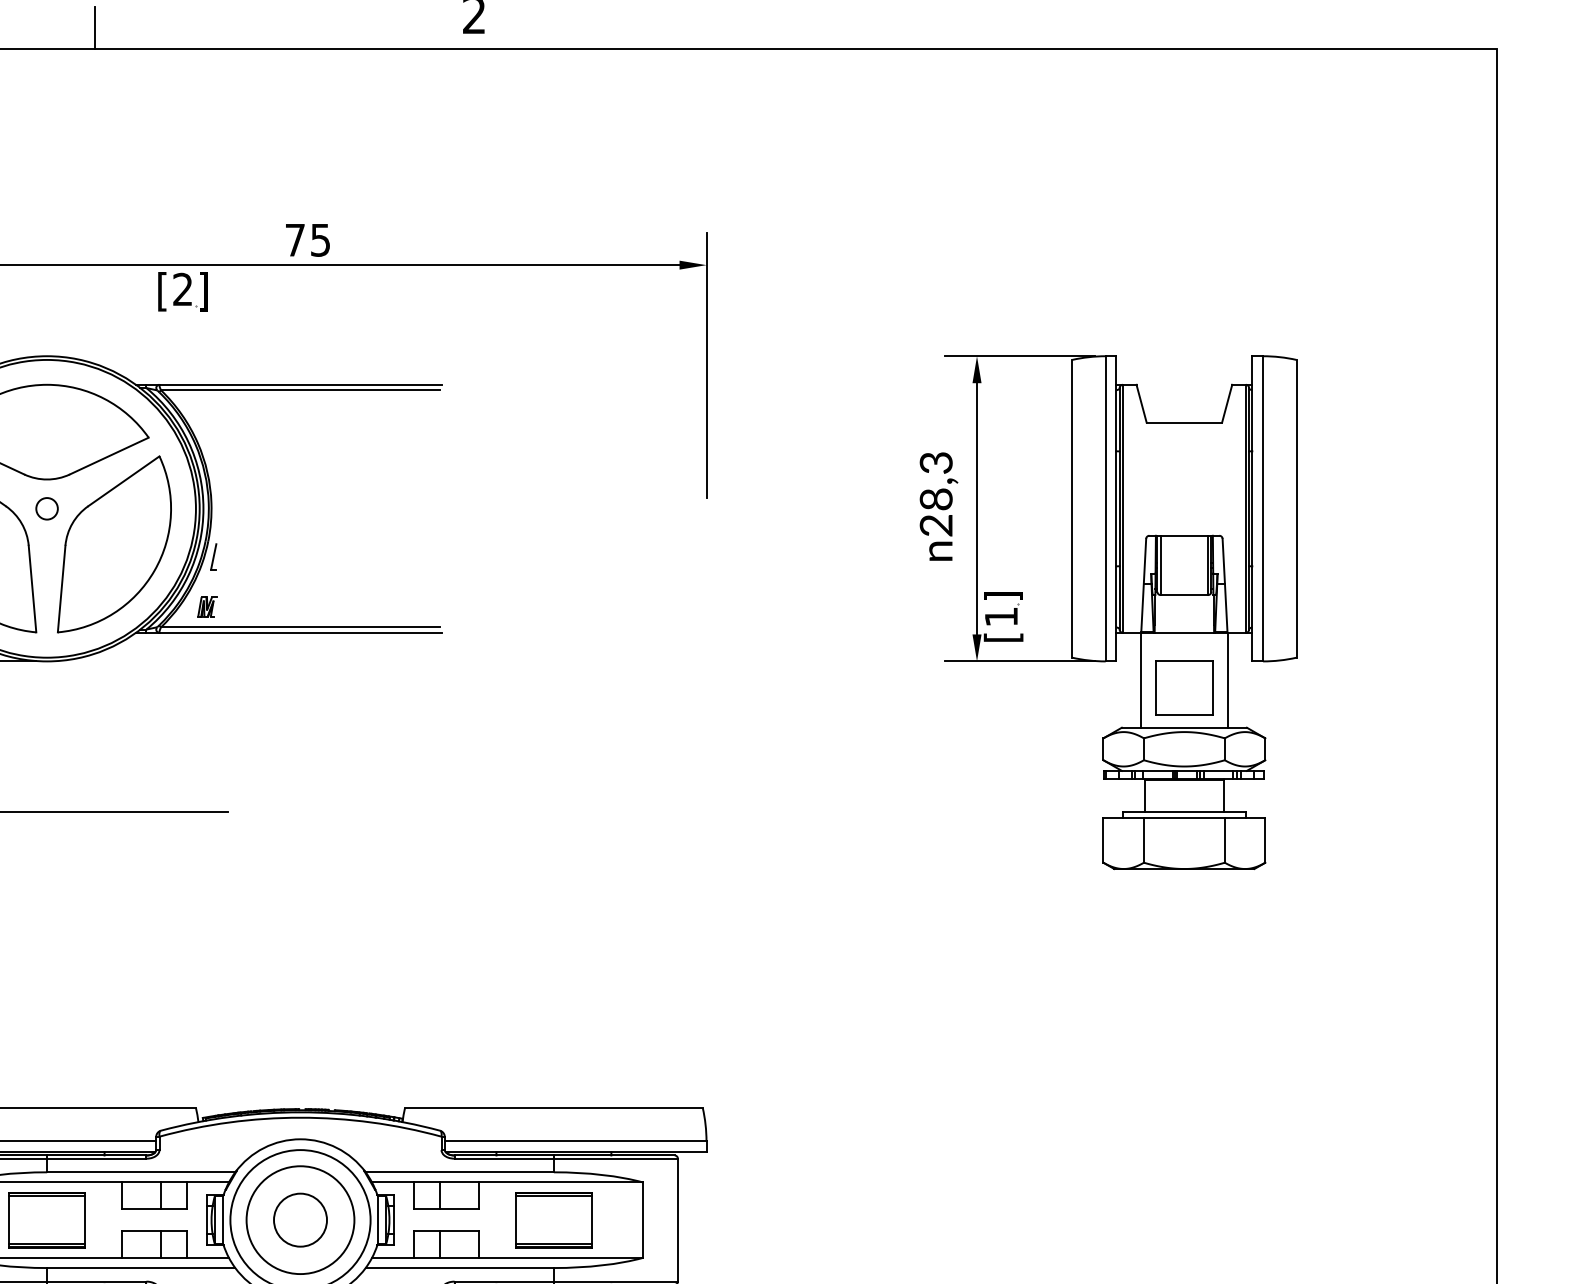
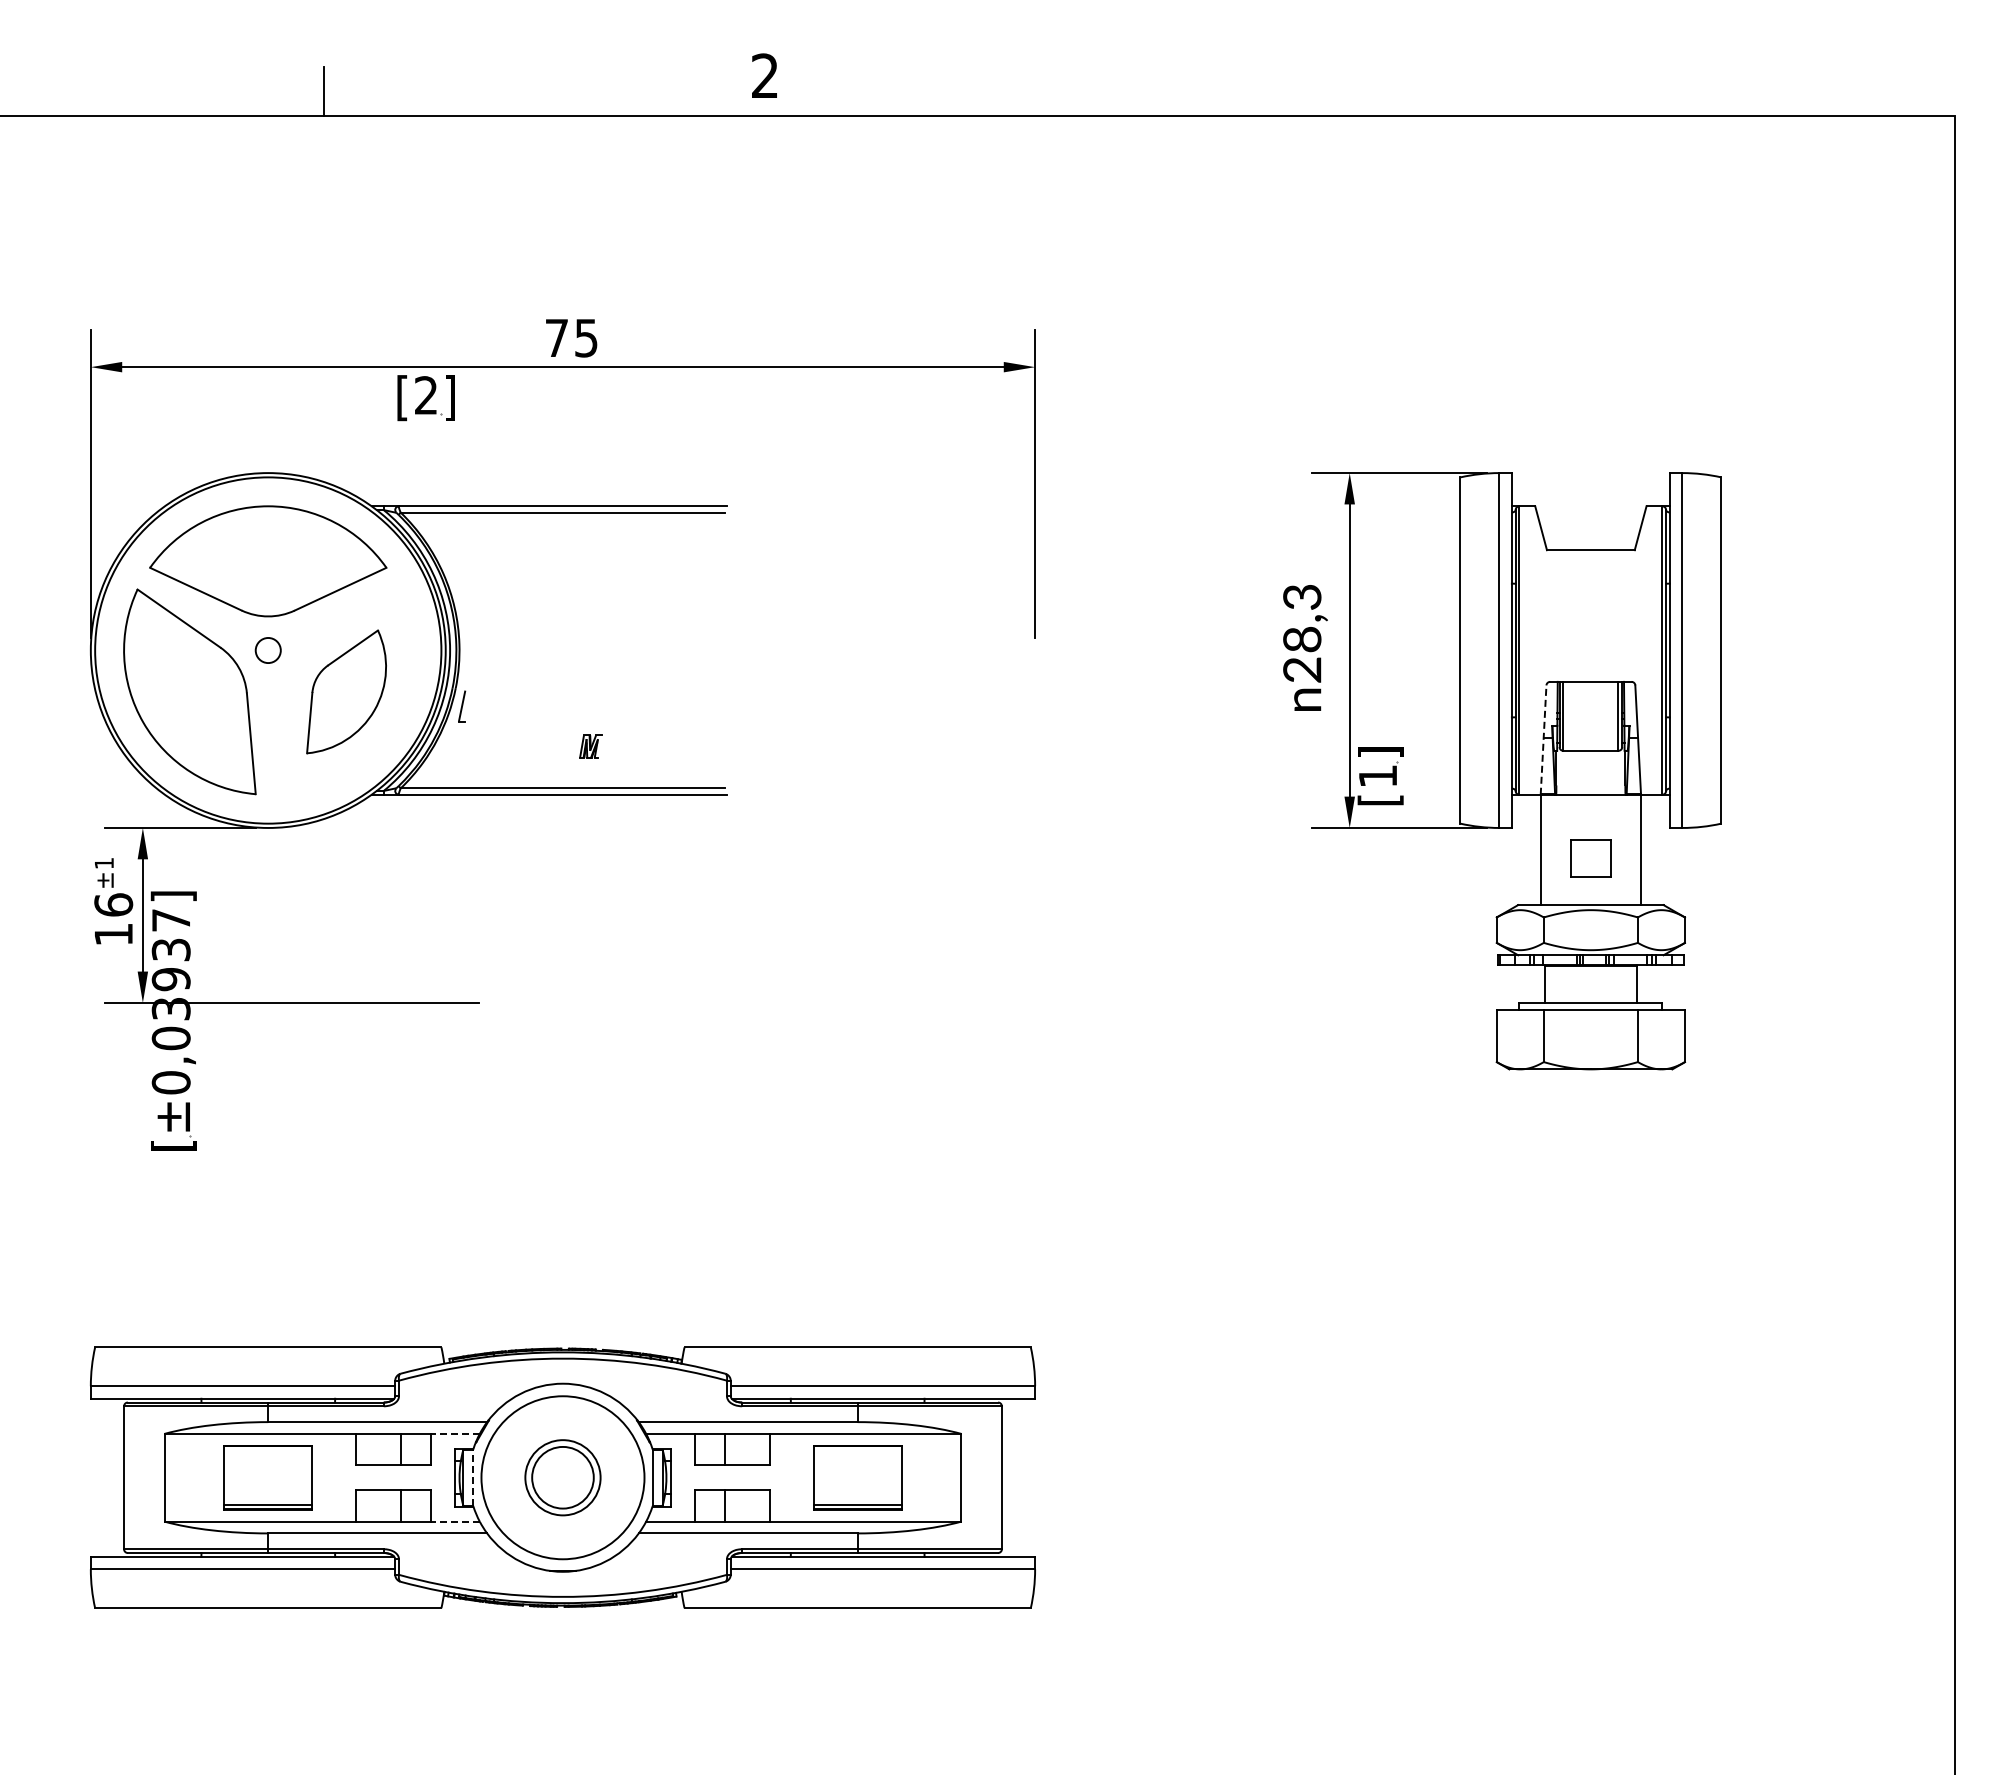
part: (114, 544) -> (346, 691), size x0.6
line: (1143, 586) -> (1543, 740), solid -> dashed
part: (207, 606) -> (590, 746), moved
part: (1184, 687) -> (1590, 858), size x0.6
line: (208, 1182) -> (455, 1433), solid -> dashed
line: (47, 1196) -> (268, 1450), removed
line: (553, 1196) -> (857, 1450), removed
line: (223, 1219) -> (473, 1477), solid -> dashed
circle: (300, 1219) -> (562, 1477), size x0.6
line: (208, 1257) -> (455, 1521), solid -> dashed

